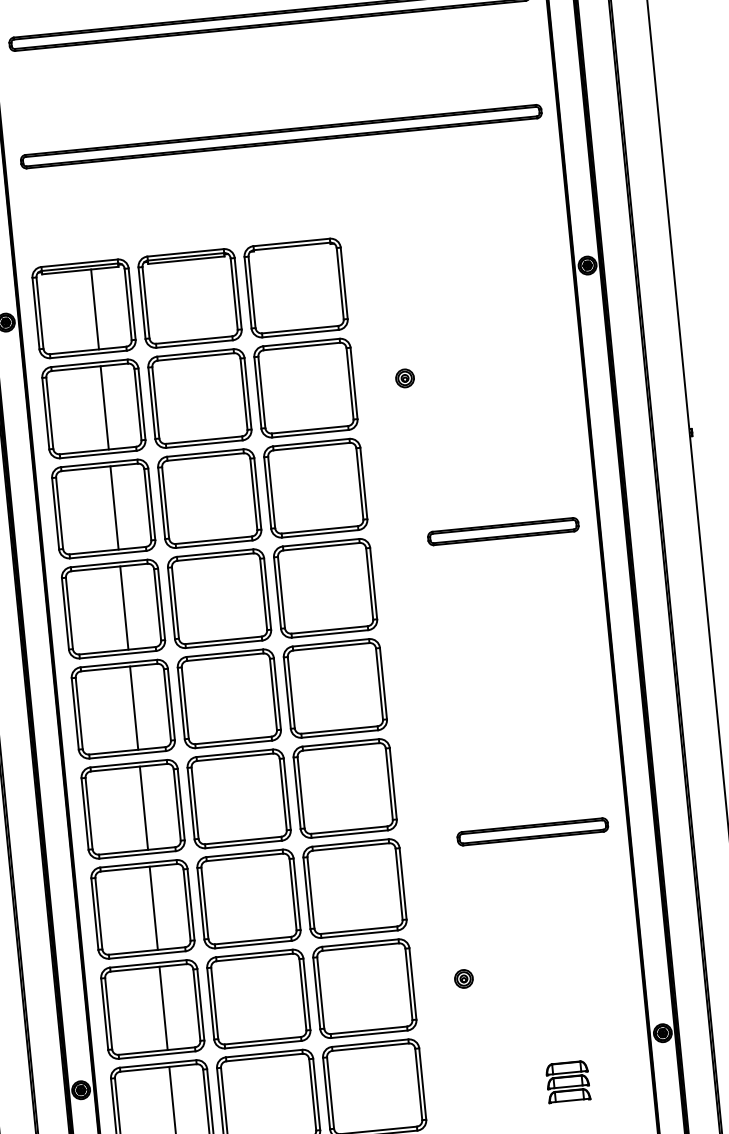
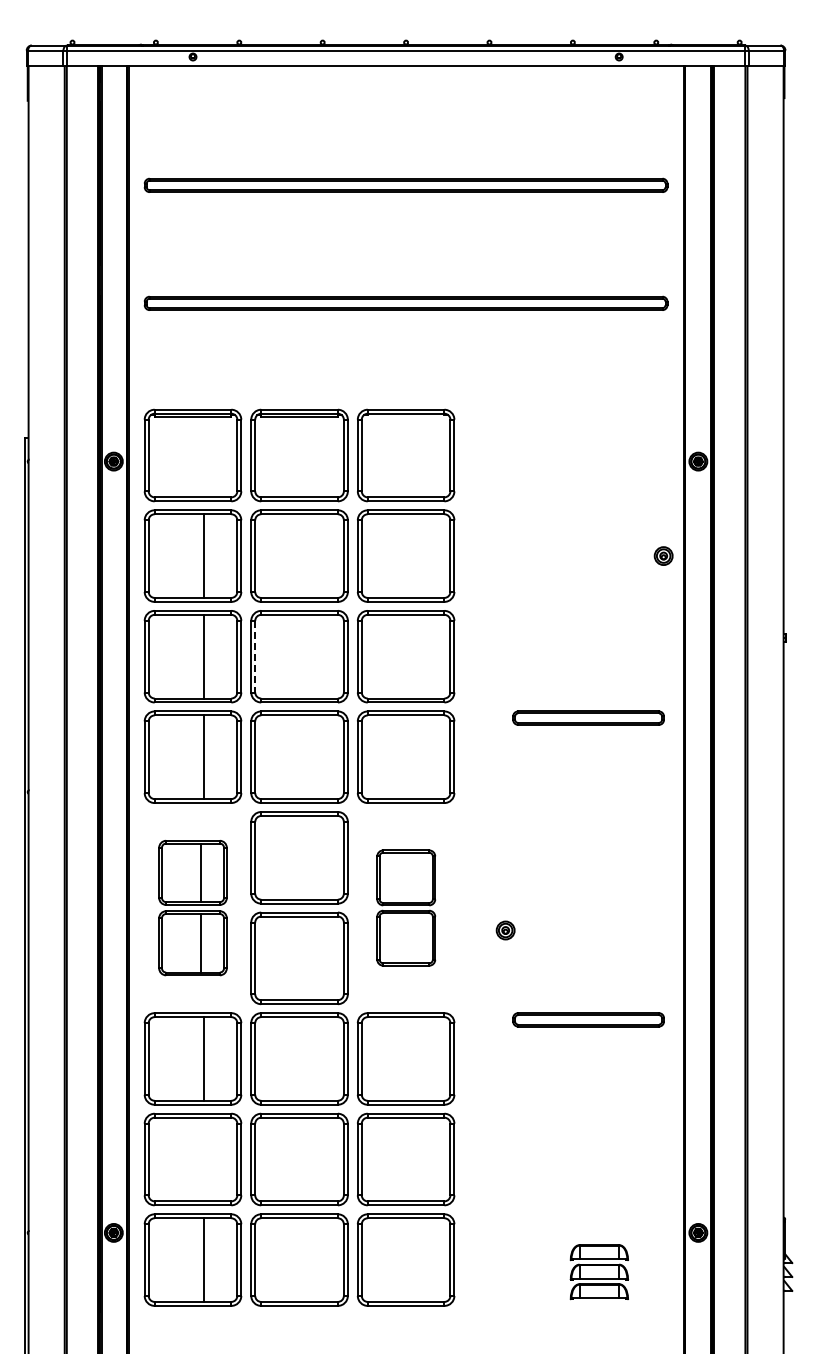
line: (94, 309) -> (203, 457), removed
part: (404, 377) -> (663, 555), moved
line: (165, 502) -> (255, 656), solid -> dashed
part: (340, 737) -> (406, 907), size x0.6
part: (127, 758) -> (192, 907), size x0.7
part: (463, 978) -> (505, 930), moved
line: (163, 1008) -> (203, 1159), removed
part: (567, 1082) -> (598, 1272), size x1.4

